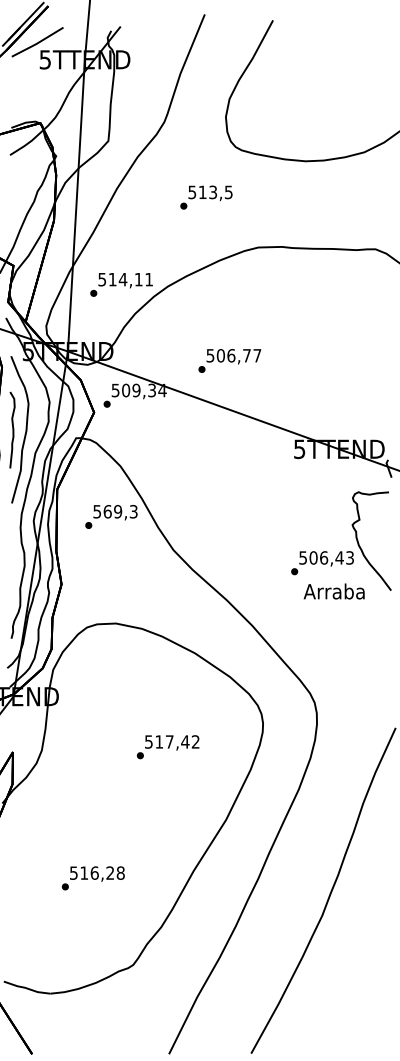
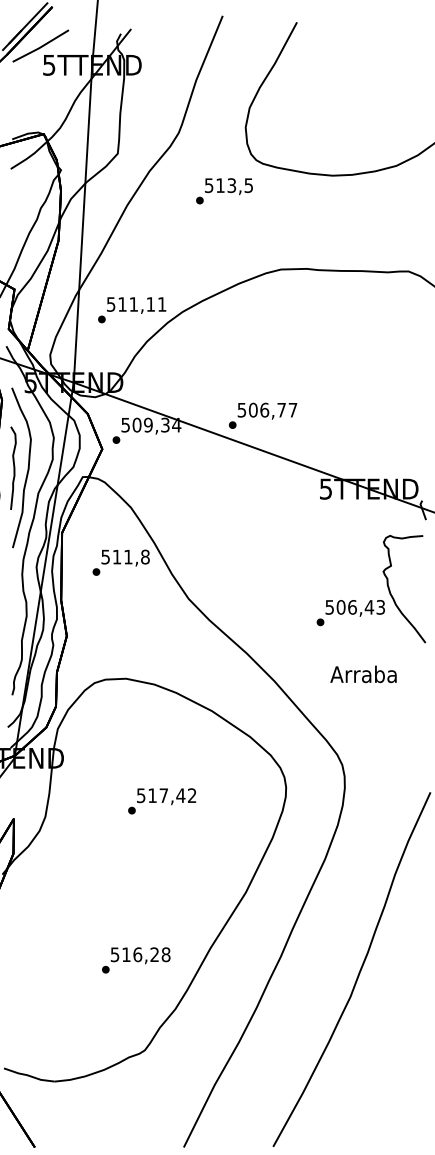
text: (206, 197) -> (224, 191), moved
text: (122, 279) -> (133, 304), 514,11 -> 511,11
text: (229, 360) -> (262, 415), moved
text: (120, 511) -> (130, 556), 569,3 -> 511,8
text: (333, 591) -> (362, 674), moved
text: (167, 747) -> (161, 801), moved
text: (92, 878) -> (135, 960), moved

